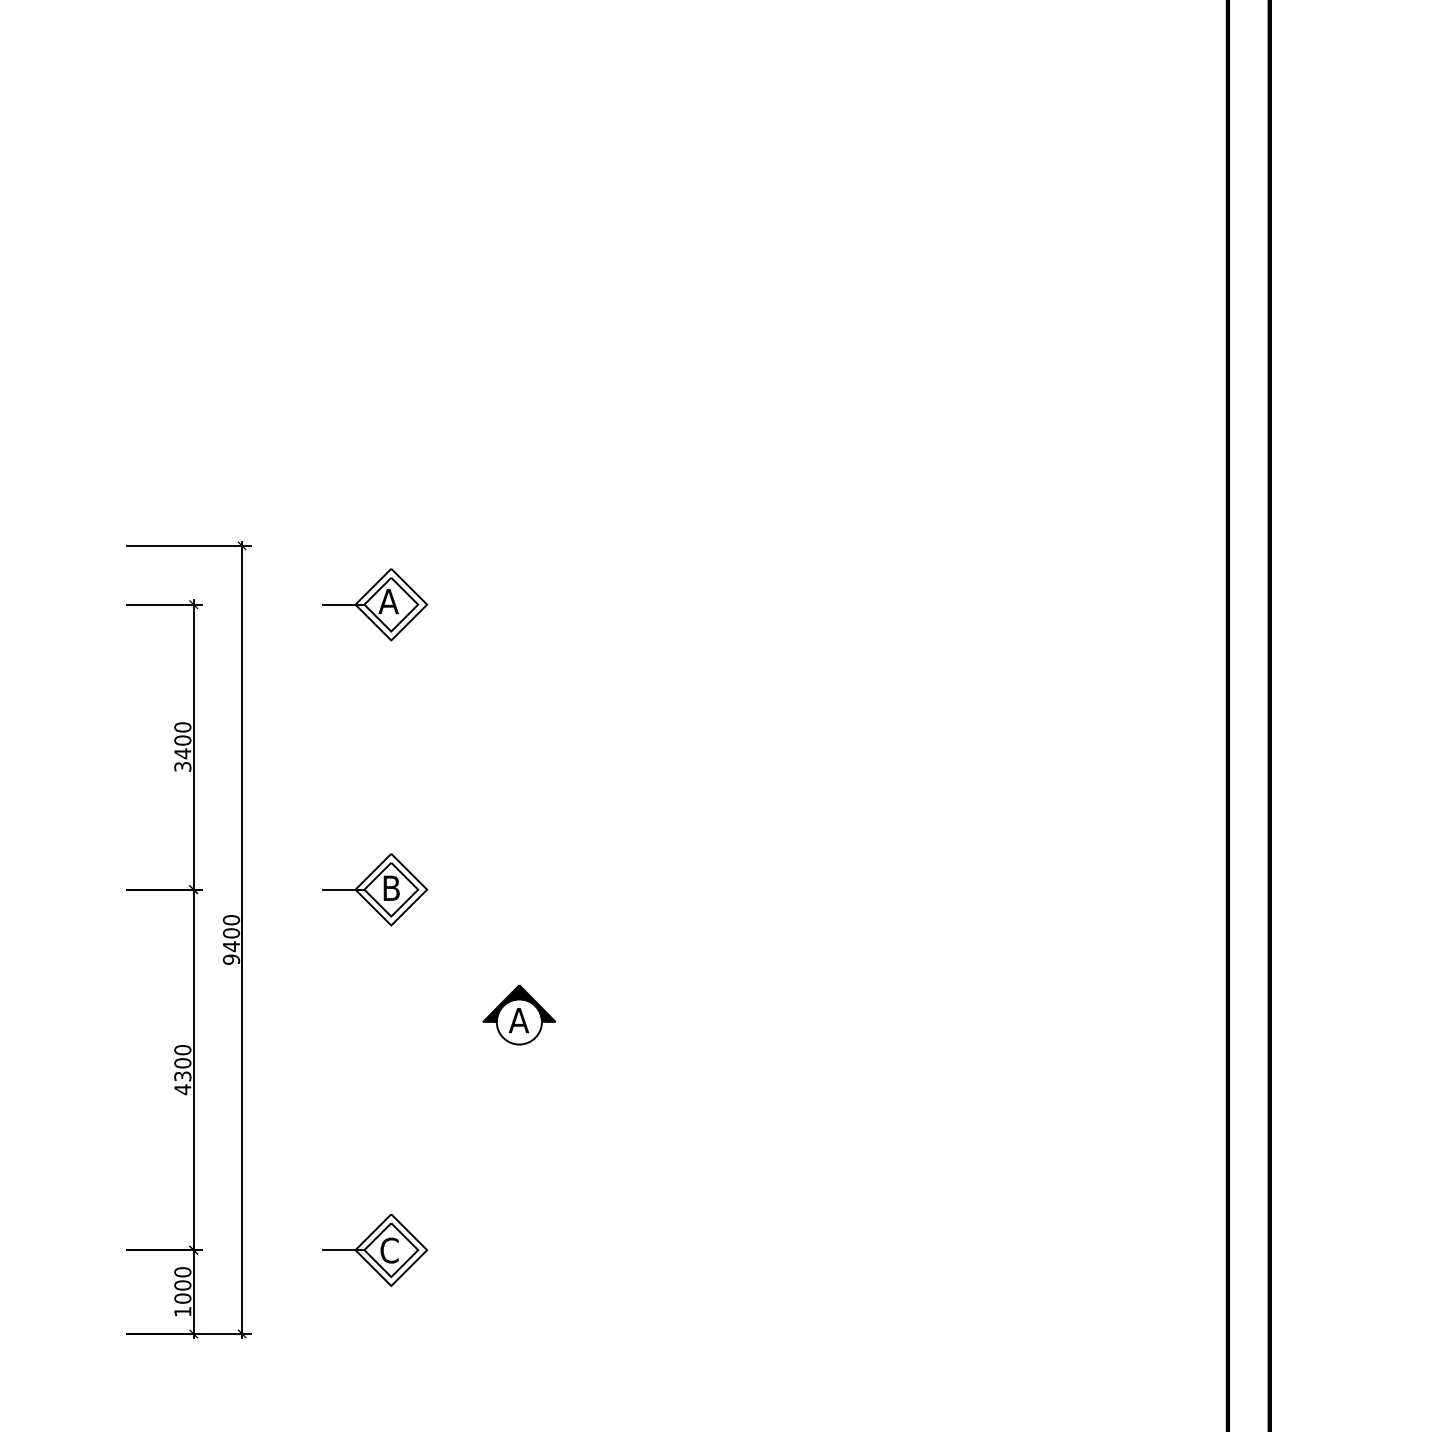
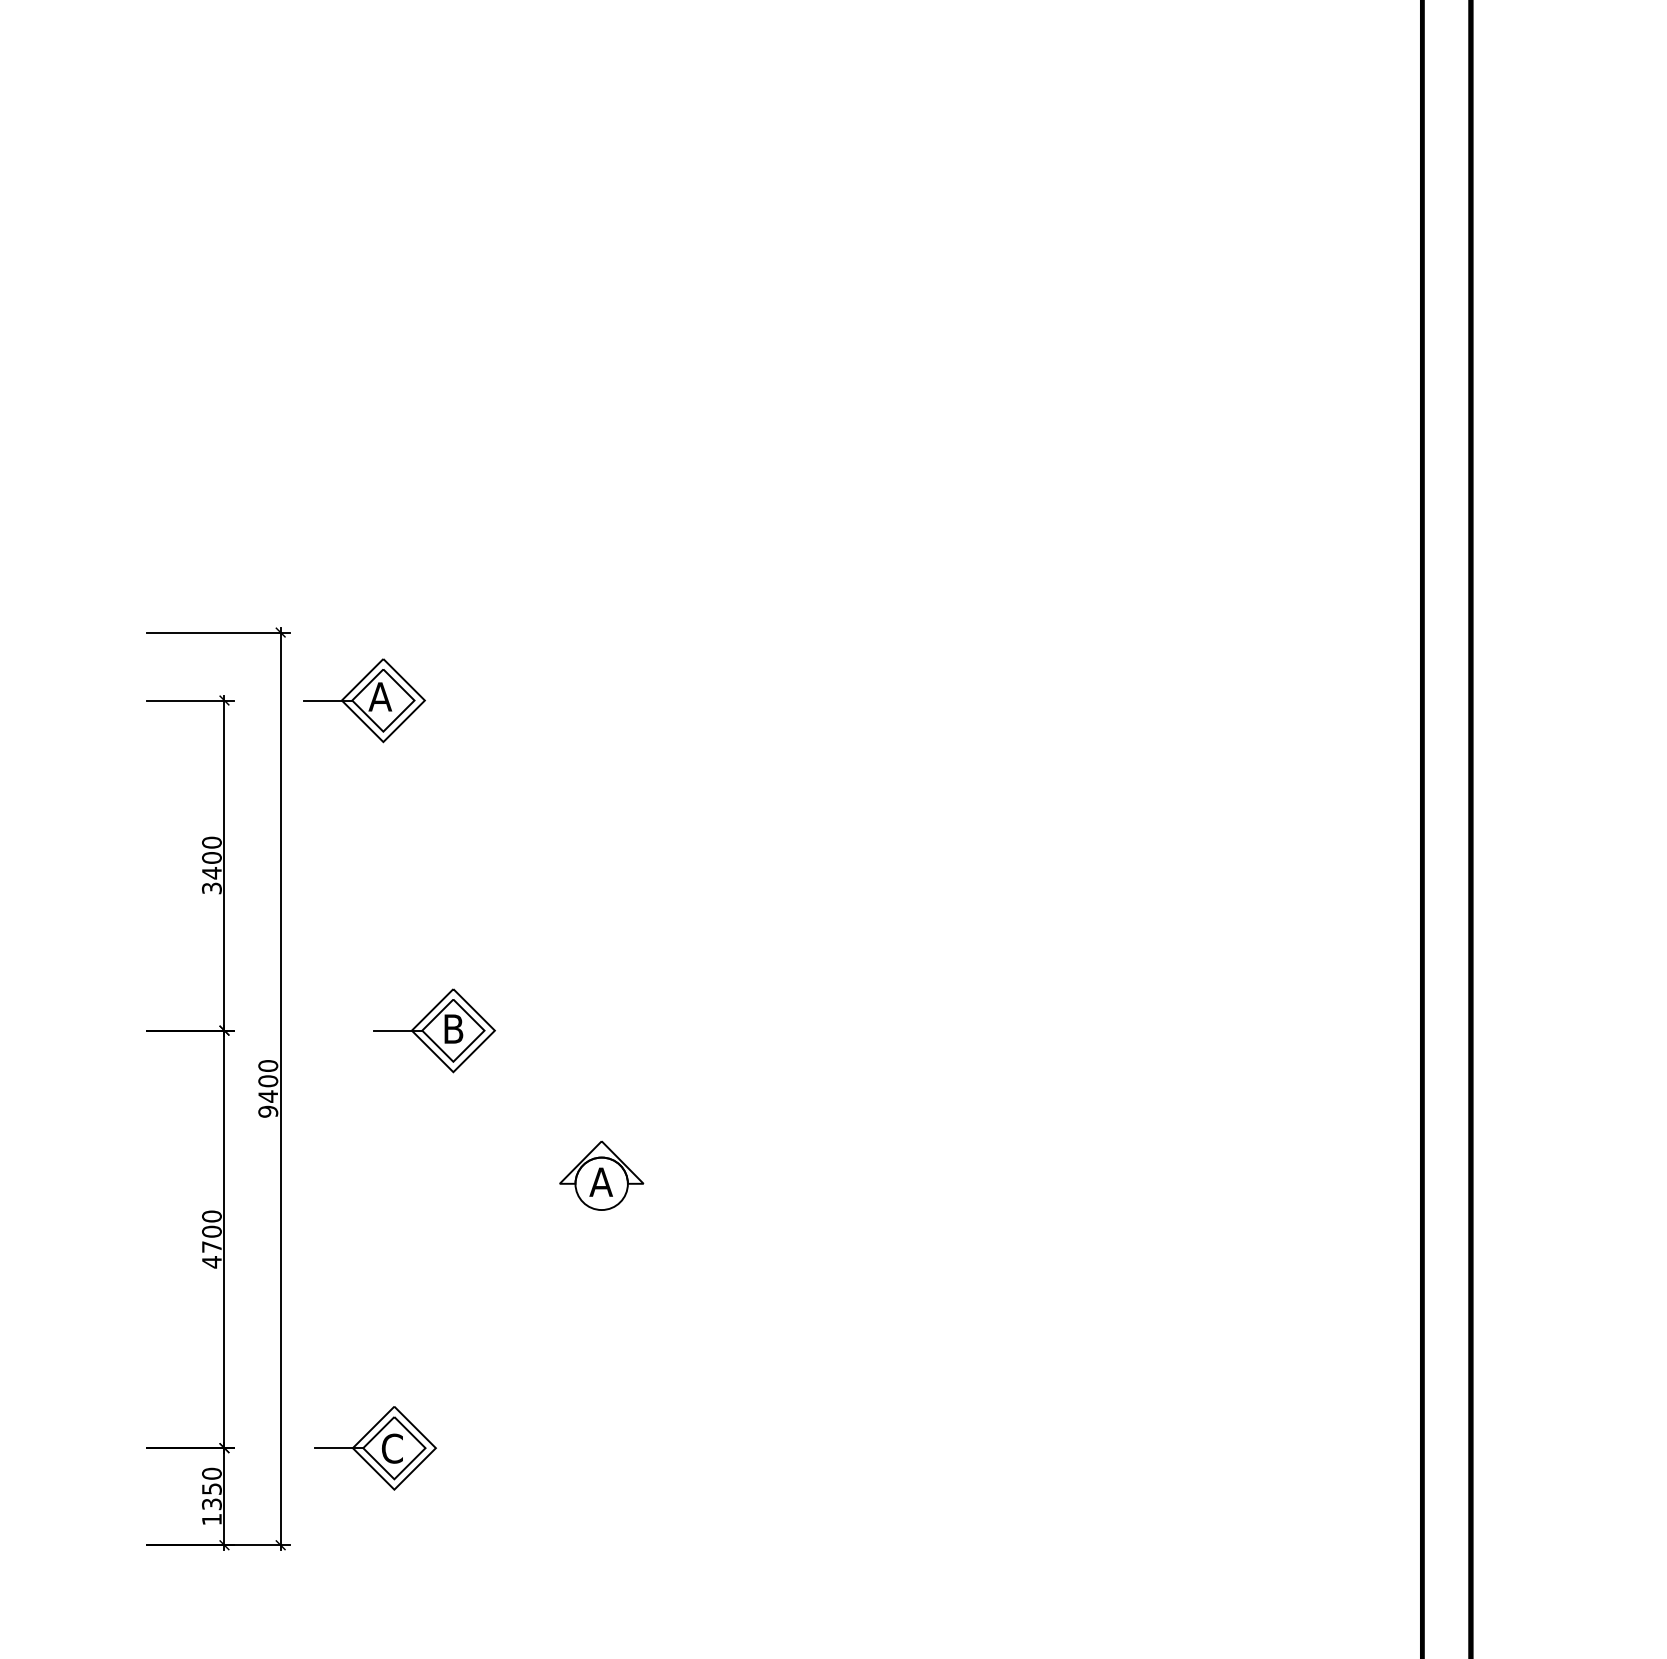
part: (375, 604) -> (364, 700), moved
fill: (519, 1003) -> (601, 1162), removed
text: (182, 1076) -> (211, 1246), 4300 -> 4700
part: (375, 1250) -> (375, 1448), moved
text: (182, 1291) -> (211, 1496), 1000 -> 1350

